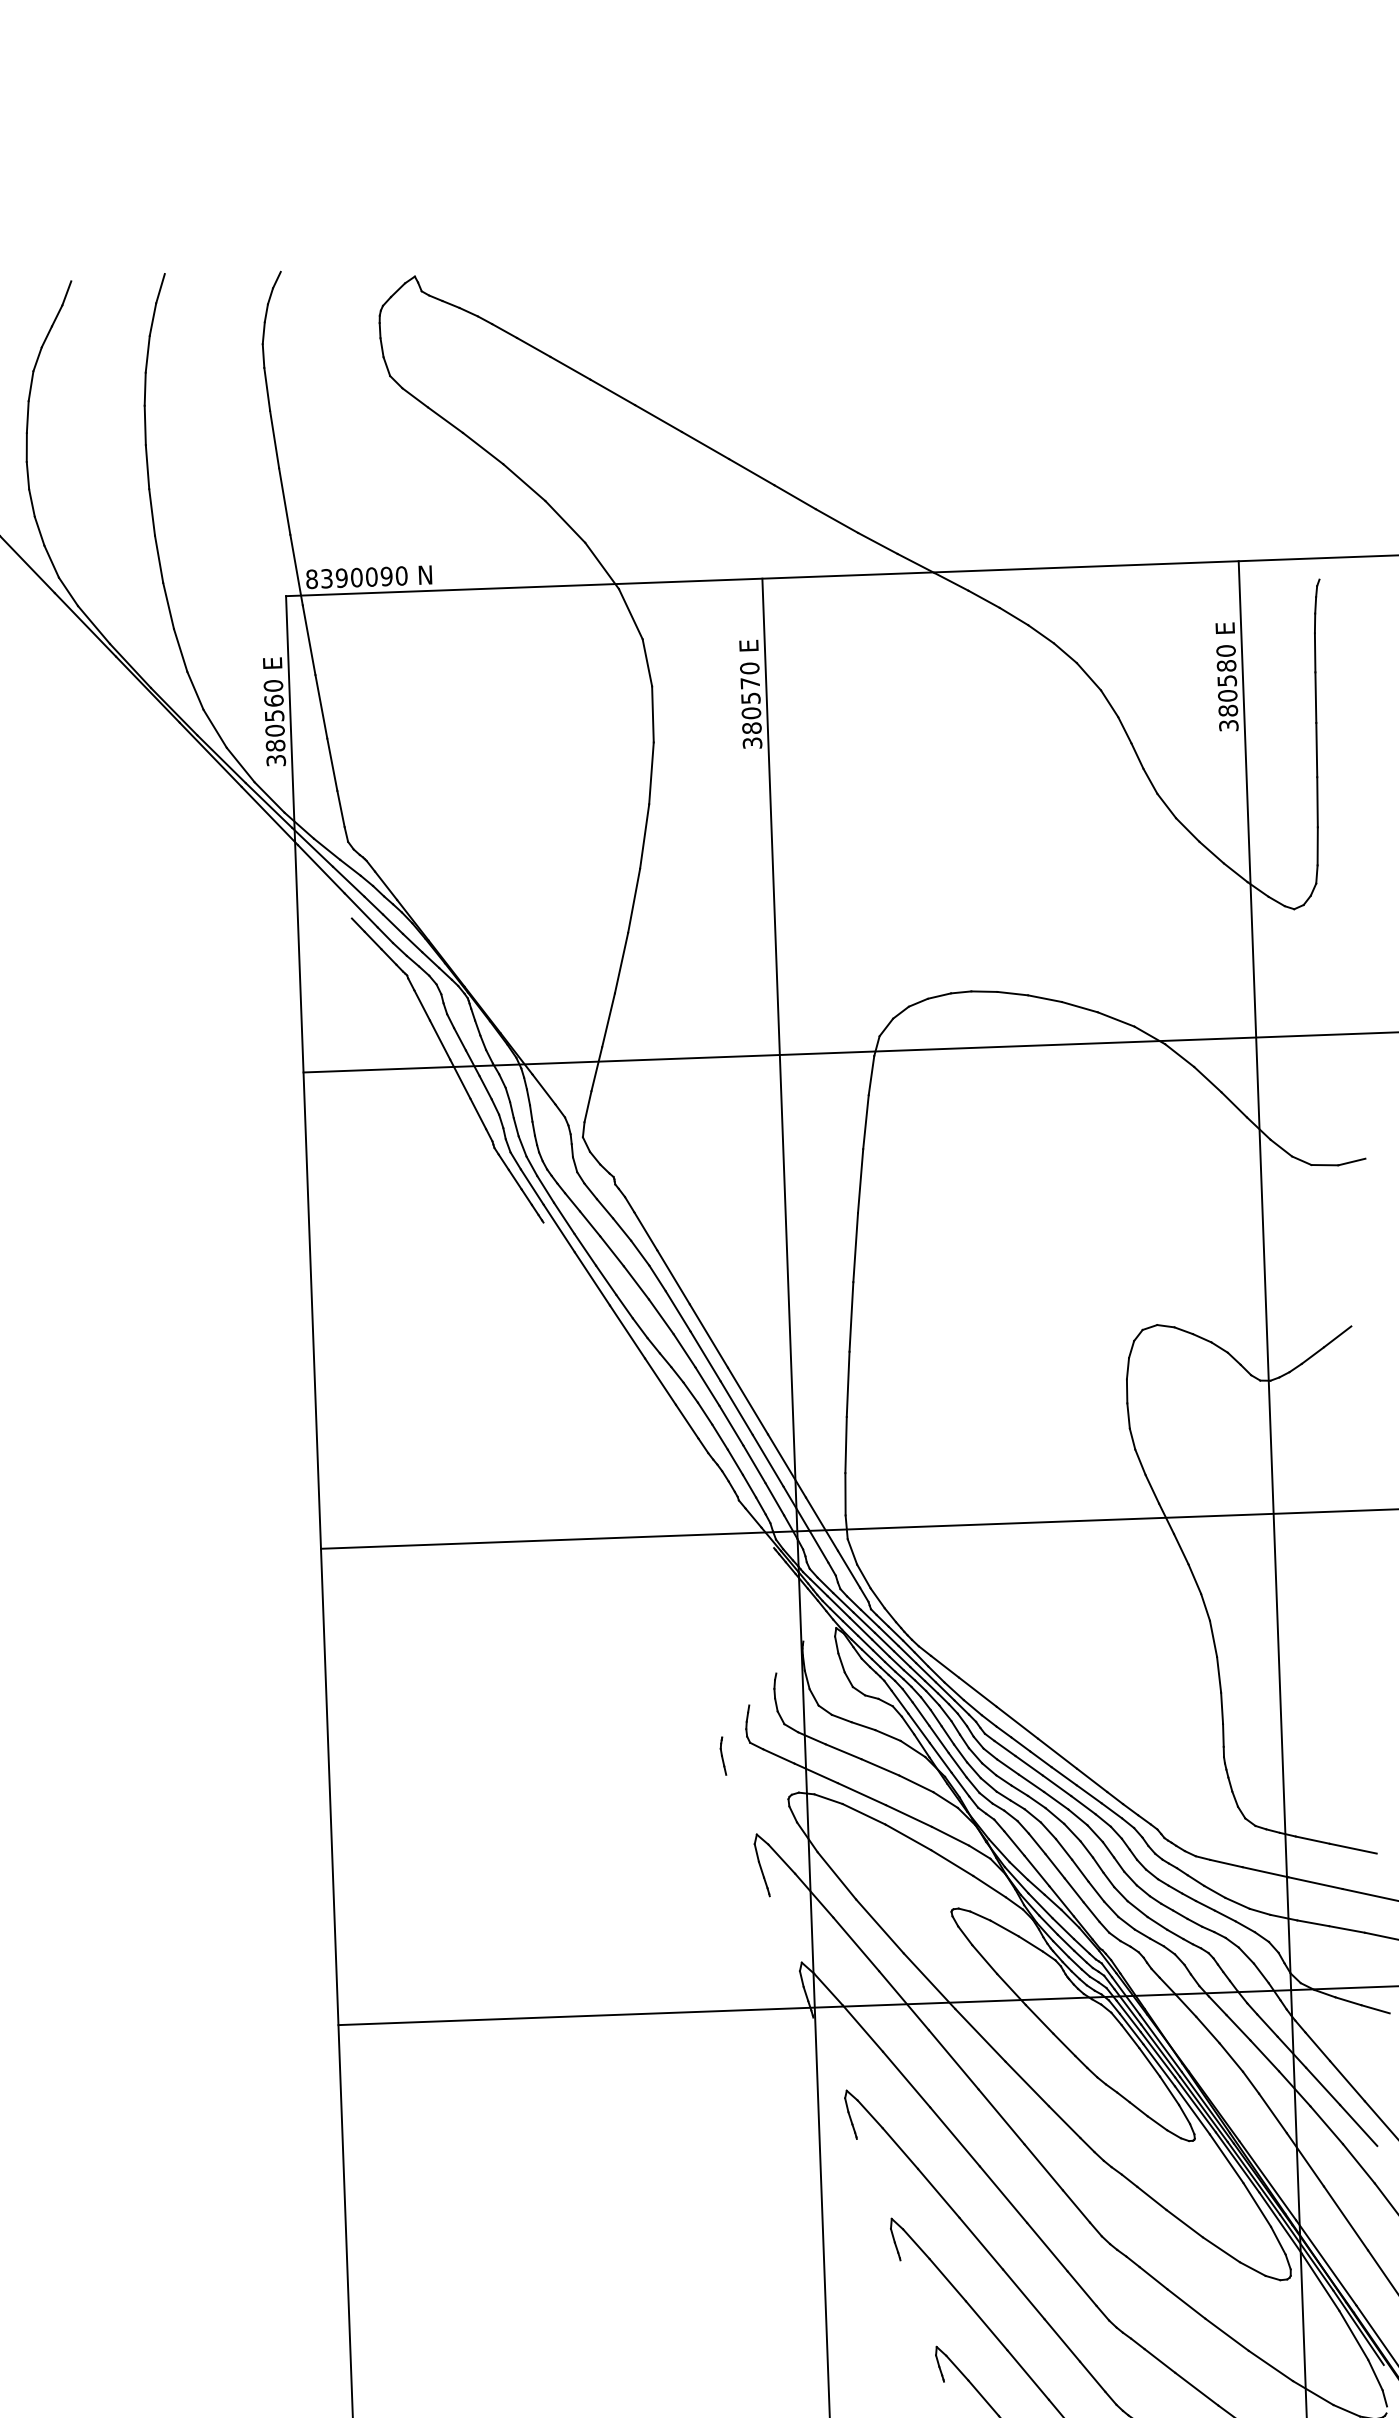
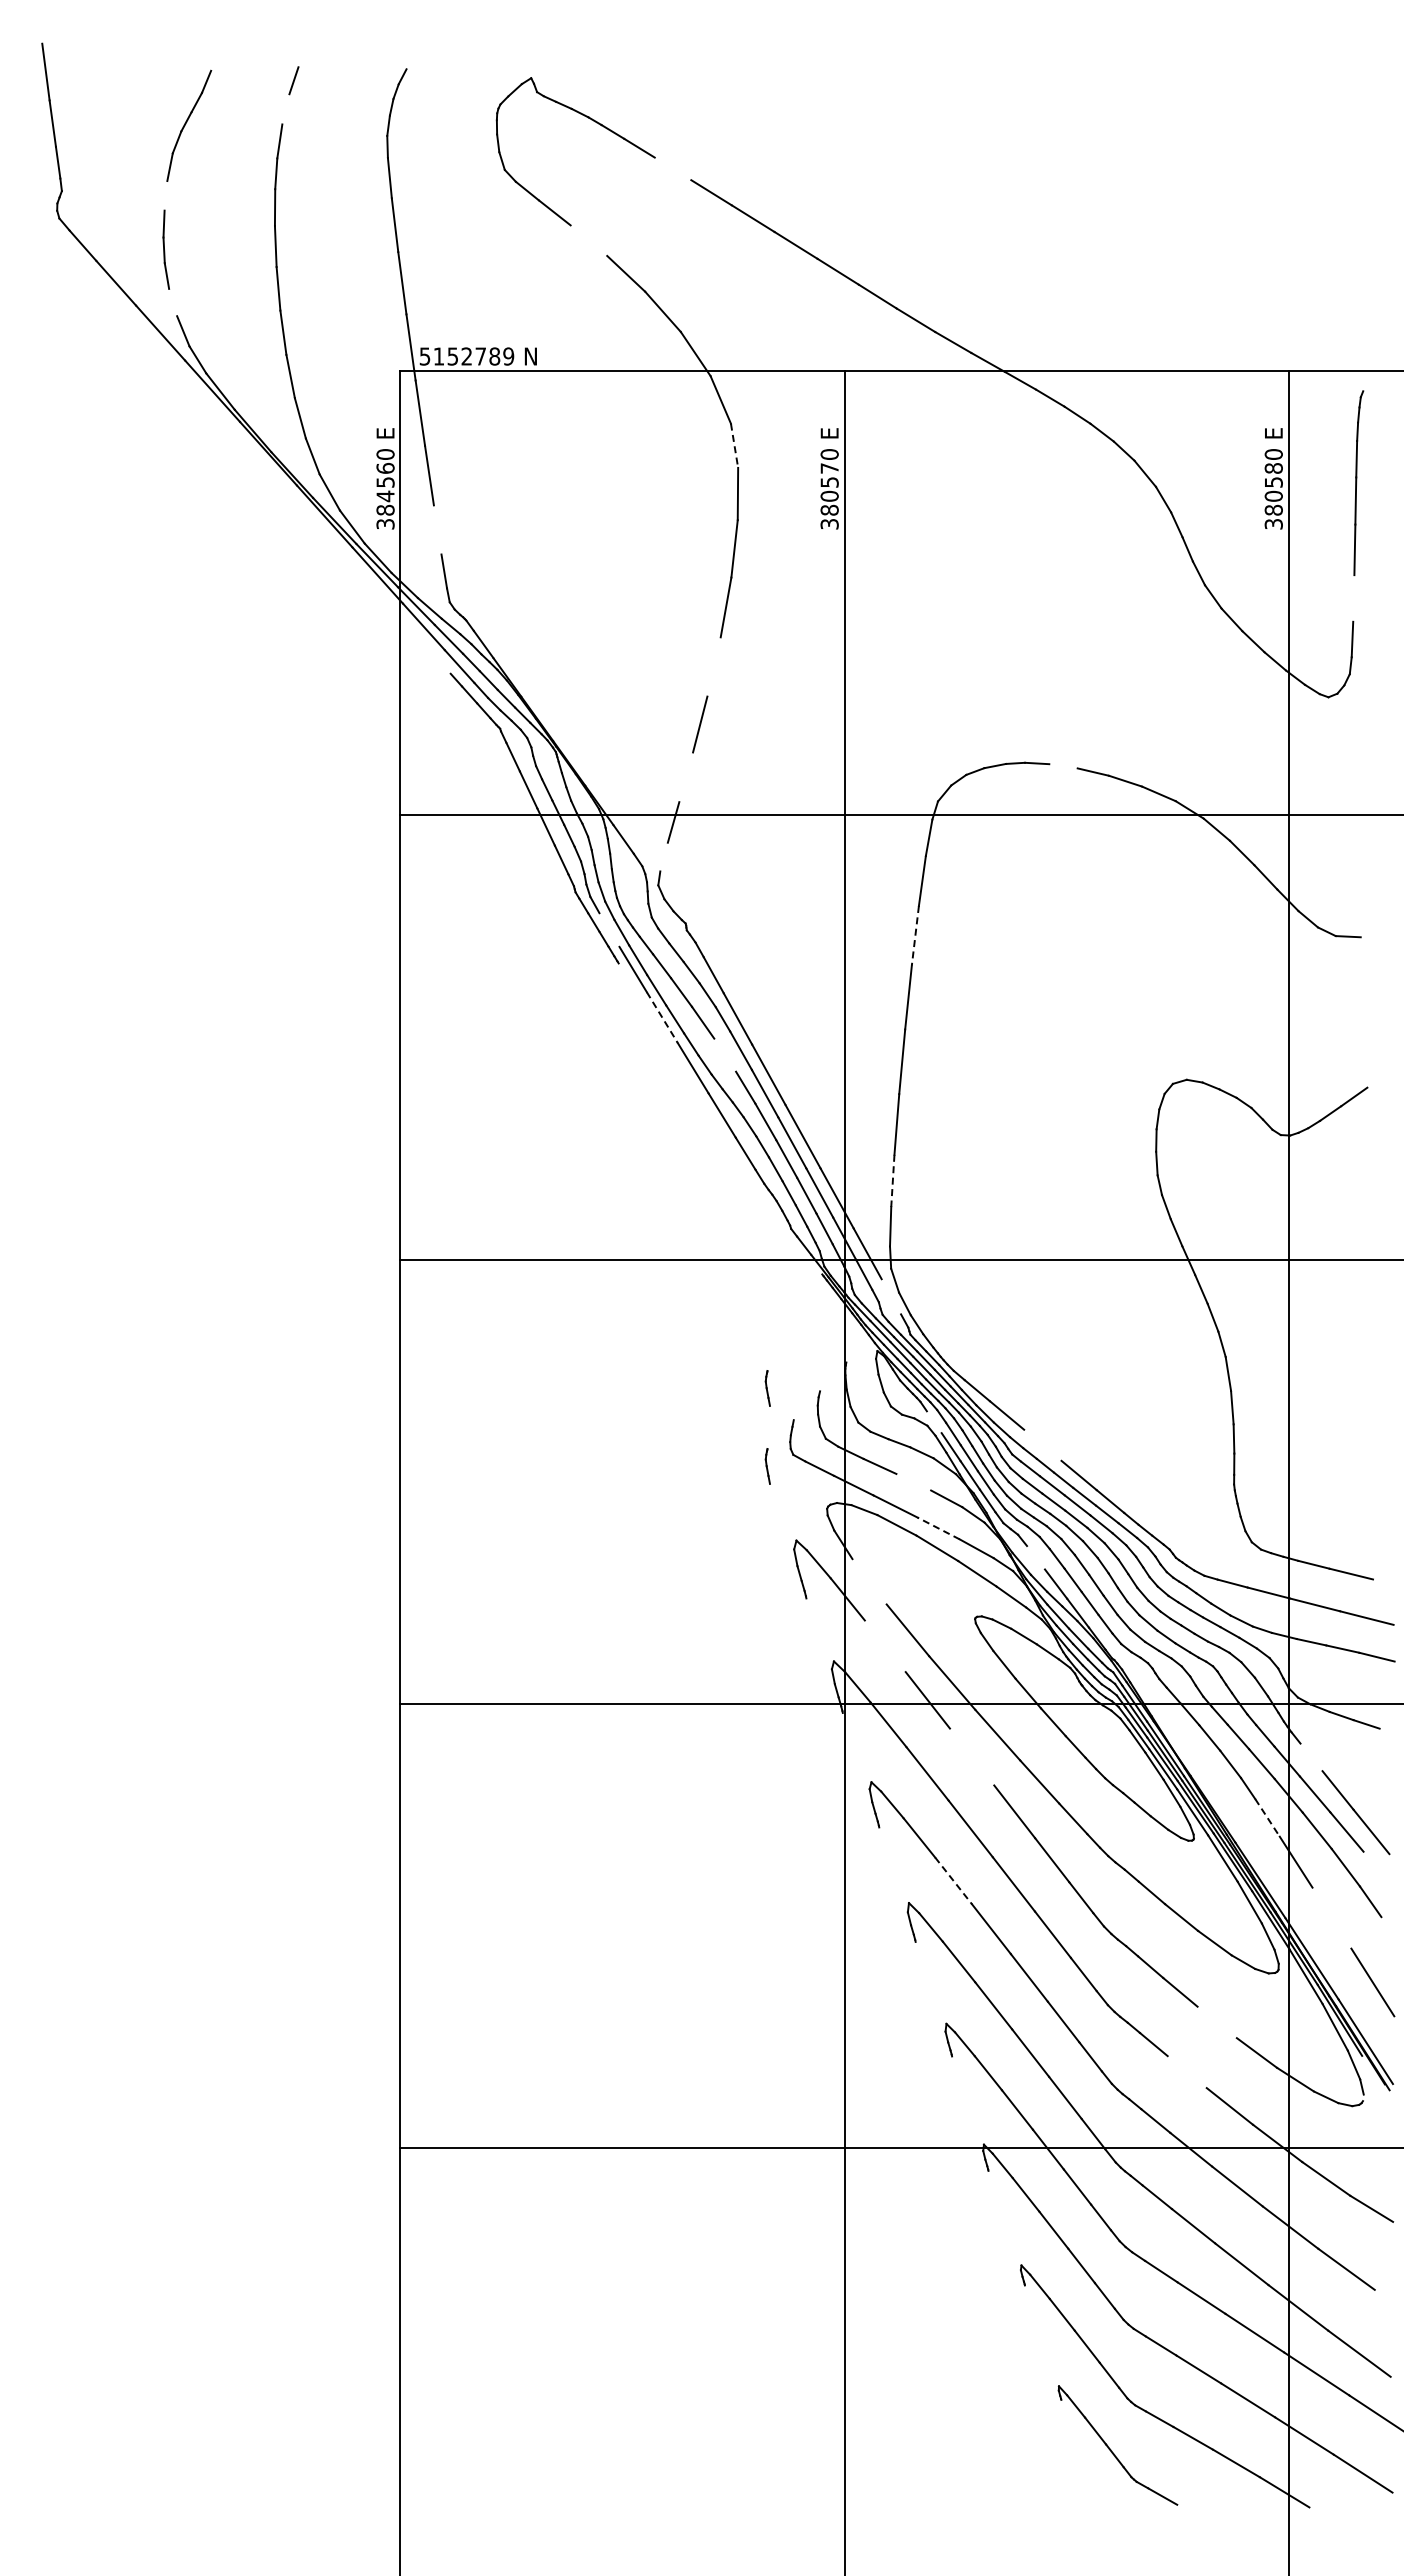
line: (152, 319) -> (285, 109), removed
line: (569, 367) -> (672, 168), removed
line: (27, 416) -> (165, 195), removed
line: (482, 448) -> (588, 240), removed
line: (40, 531) -> (173, 302), removed
text: (356, 577) -> (466, 356), 8390090 -> 5152789
line: (647, 663) -> (734, 446), solid -> dashed
text: (275, 730) -> (385, 496), 380560 -> 384560
line: (332, 764) -> (437, 529), removed
line: (1317, 802) -> (1353, 598), removed
line: (633, 900) -> (713, 666), removed
line: (1012, 993) -> (1063, 766), removed
line: (608, 1020) -> (686, 777), removed
line: (587, 1106) -> (663, 856), removed
line: (1351, 1161) -> (1373, 934), removed
line: (860, 1180) -> (915, 935), solid -> dashed
line: (532, 1186) -> (609, 929), removed
line: (592, 1278) -> (662, 1017), solid -> dashed
line: (661, 1316) -> (725, 1054), removed
line: (845, 1445) -> (892, 1181), solid -> dashed
line: (849, 1569) -> (891, 1296), removed
part: (719, 1672) -> (767, 1388), added
line: (899, 1702) -> (933, 1422), removed
line: (1016, 1721) -> (1042, 1444), removed
line: (880, 1766) -> (913, 1481), removed
line: (908, 1816) -> (938, 1528), solid -> dashed
line: (1013, 1843) -> (1035, 1557), removed
line: (836, 1875) -> (869, 1581), removed
line: (855, 1944) -> (884, 1646), removed
line: (1317, 2046) -> (1311, 1757), removed
line: (953, 2059) -> (971, 1756), removed
line: (1272, 2114) -> (1267, 1818), solid -> dashed
line: (938, 2192) -> (953, 1880), solid -> dashed
line: (1345, 2217) -> (1331, 1917), removed
line: (1226, 2334) -> (1216, 2022), removed
line: (1196, 2389) -> (1186, 2072), removed

